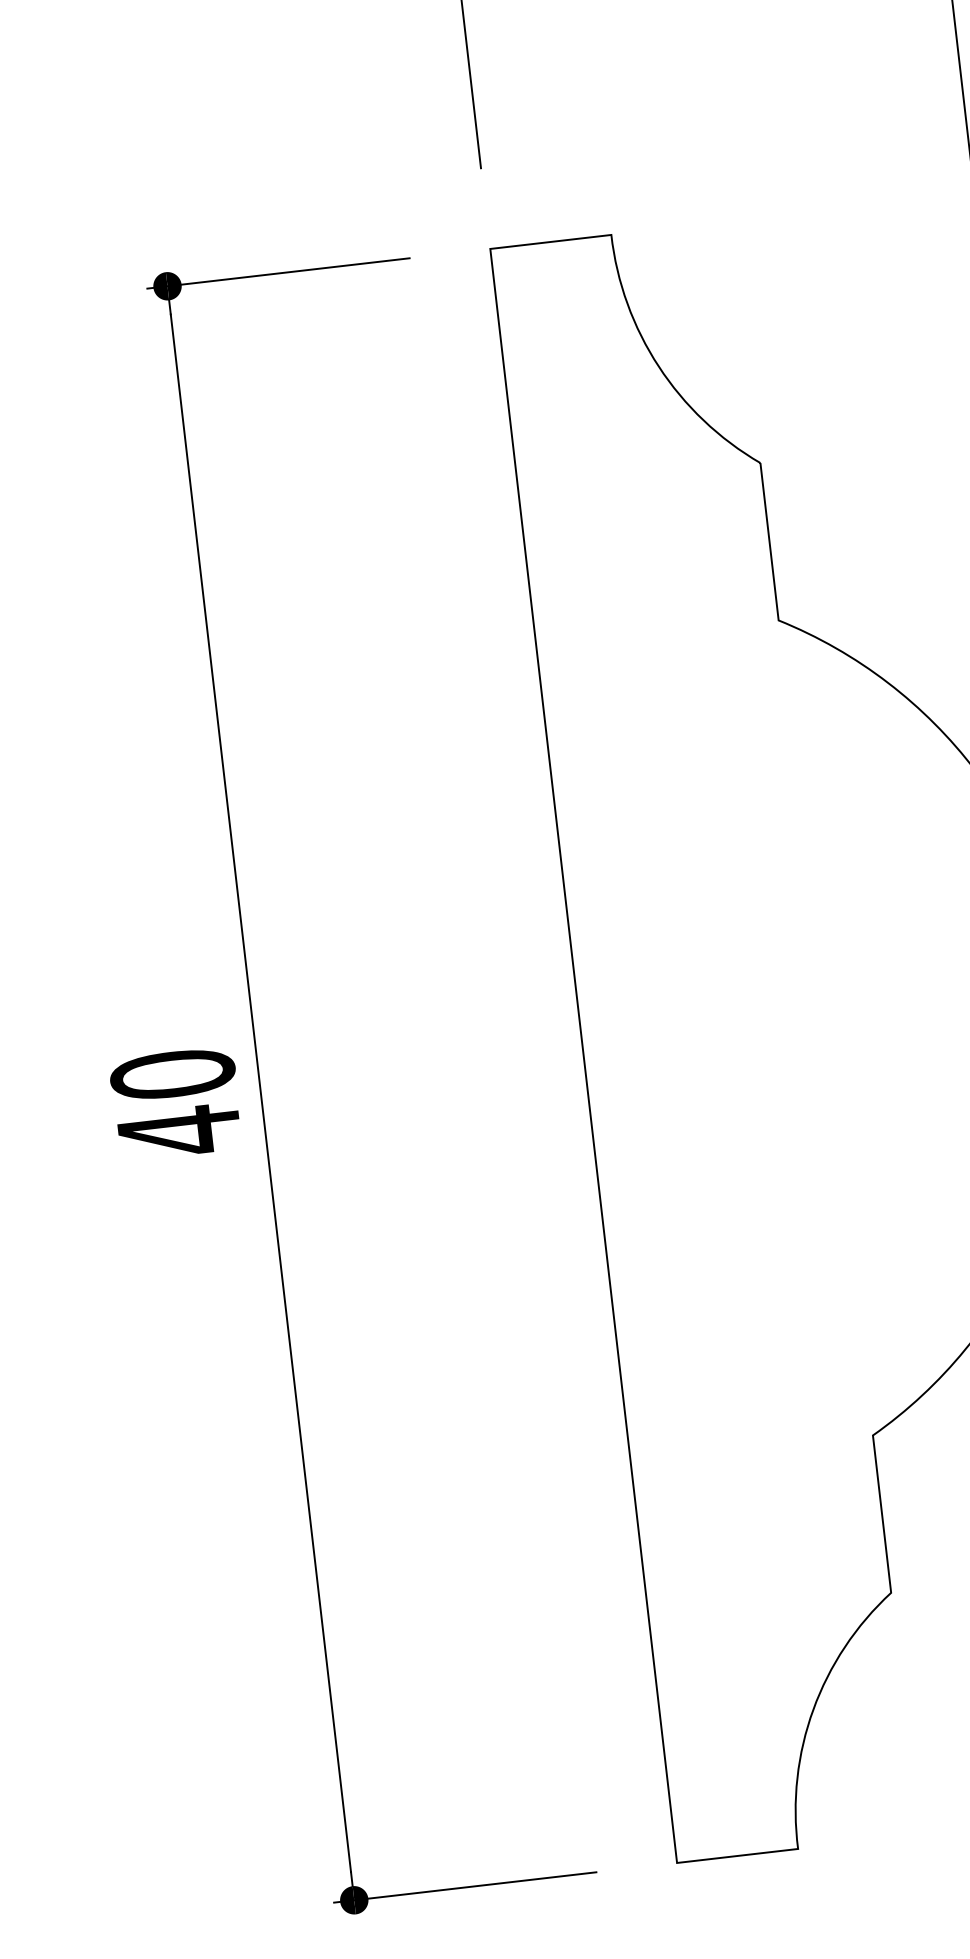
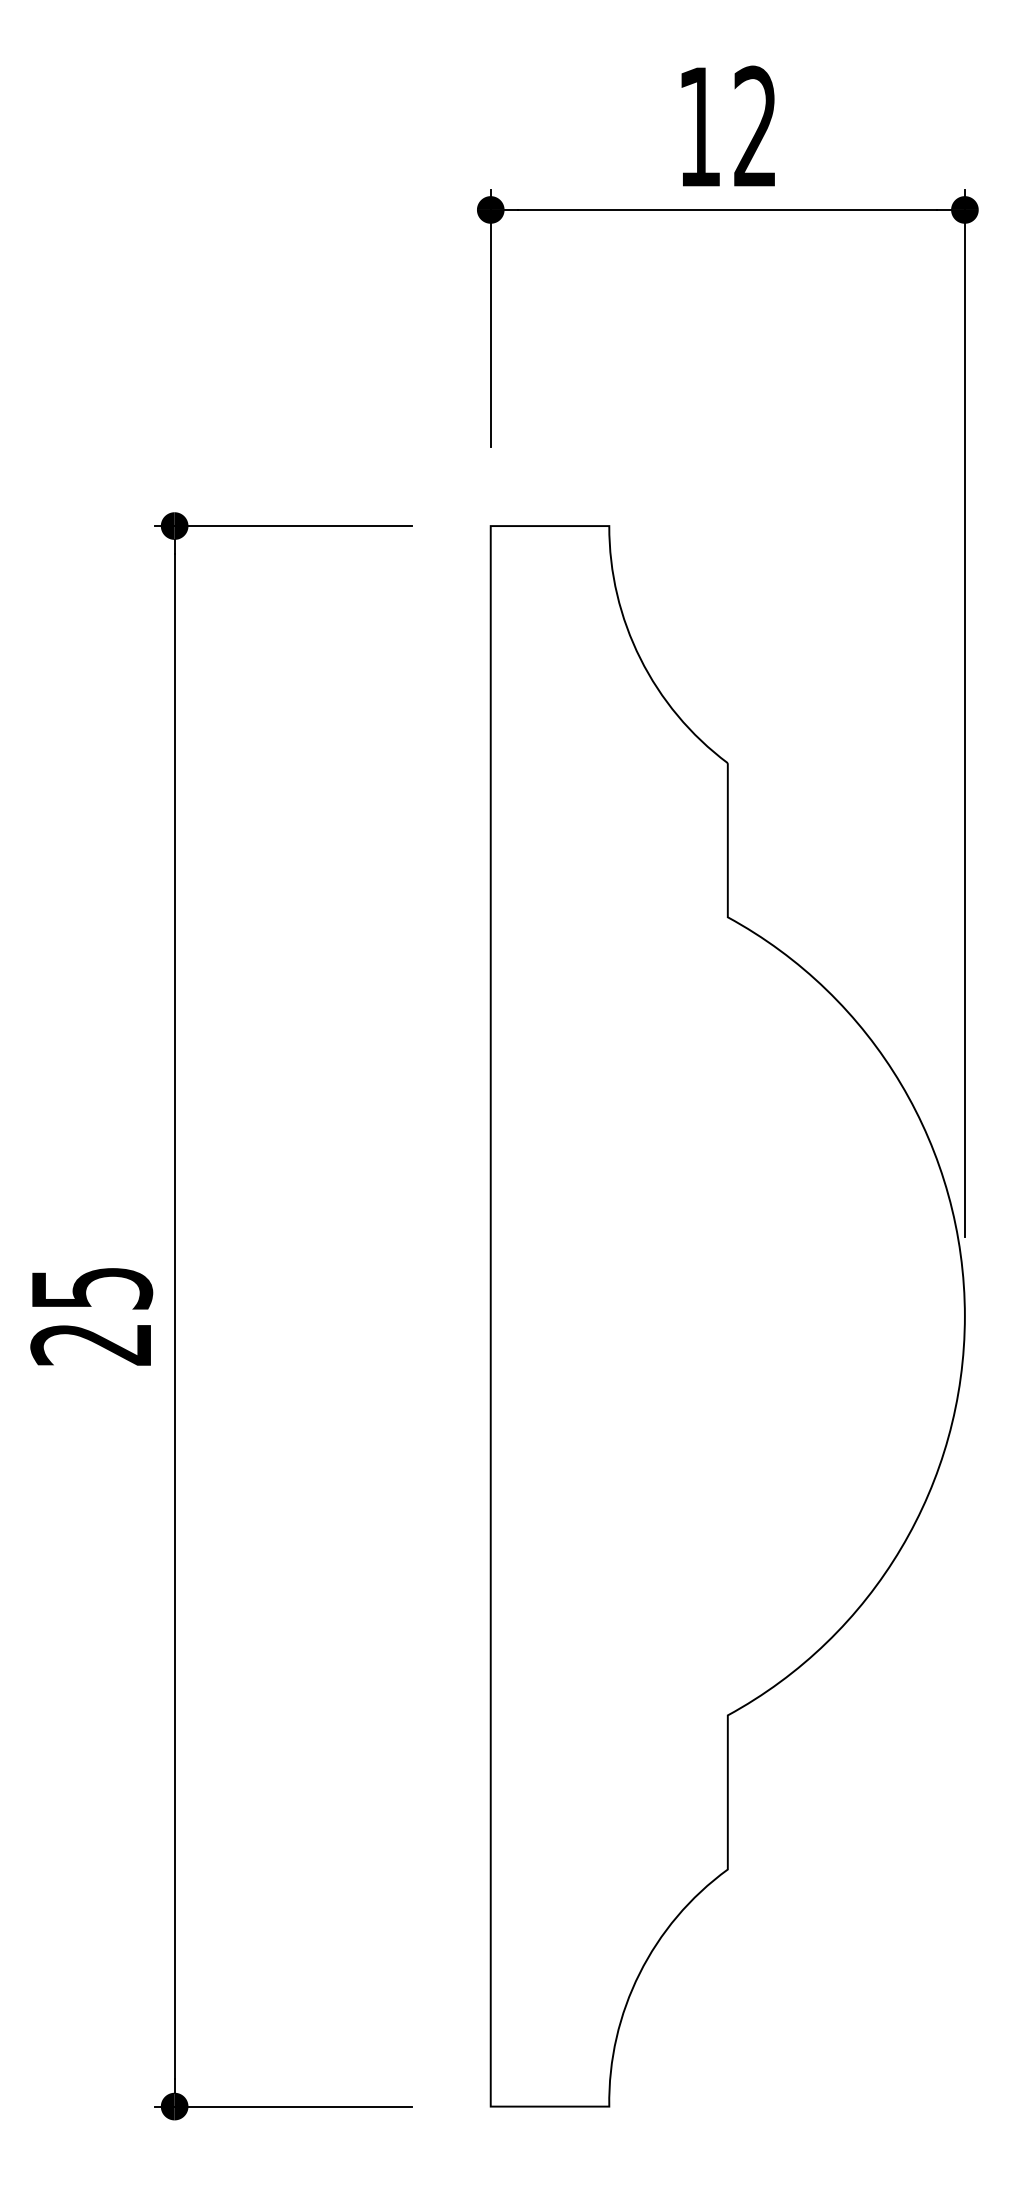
text: (176, 1103) -> (91, 1316), 40 -> 25

